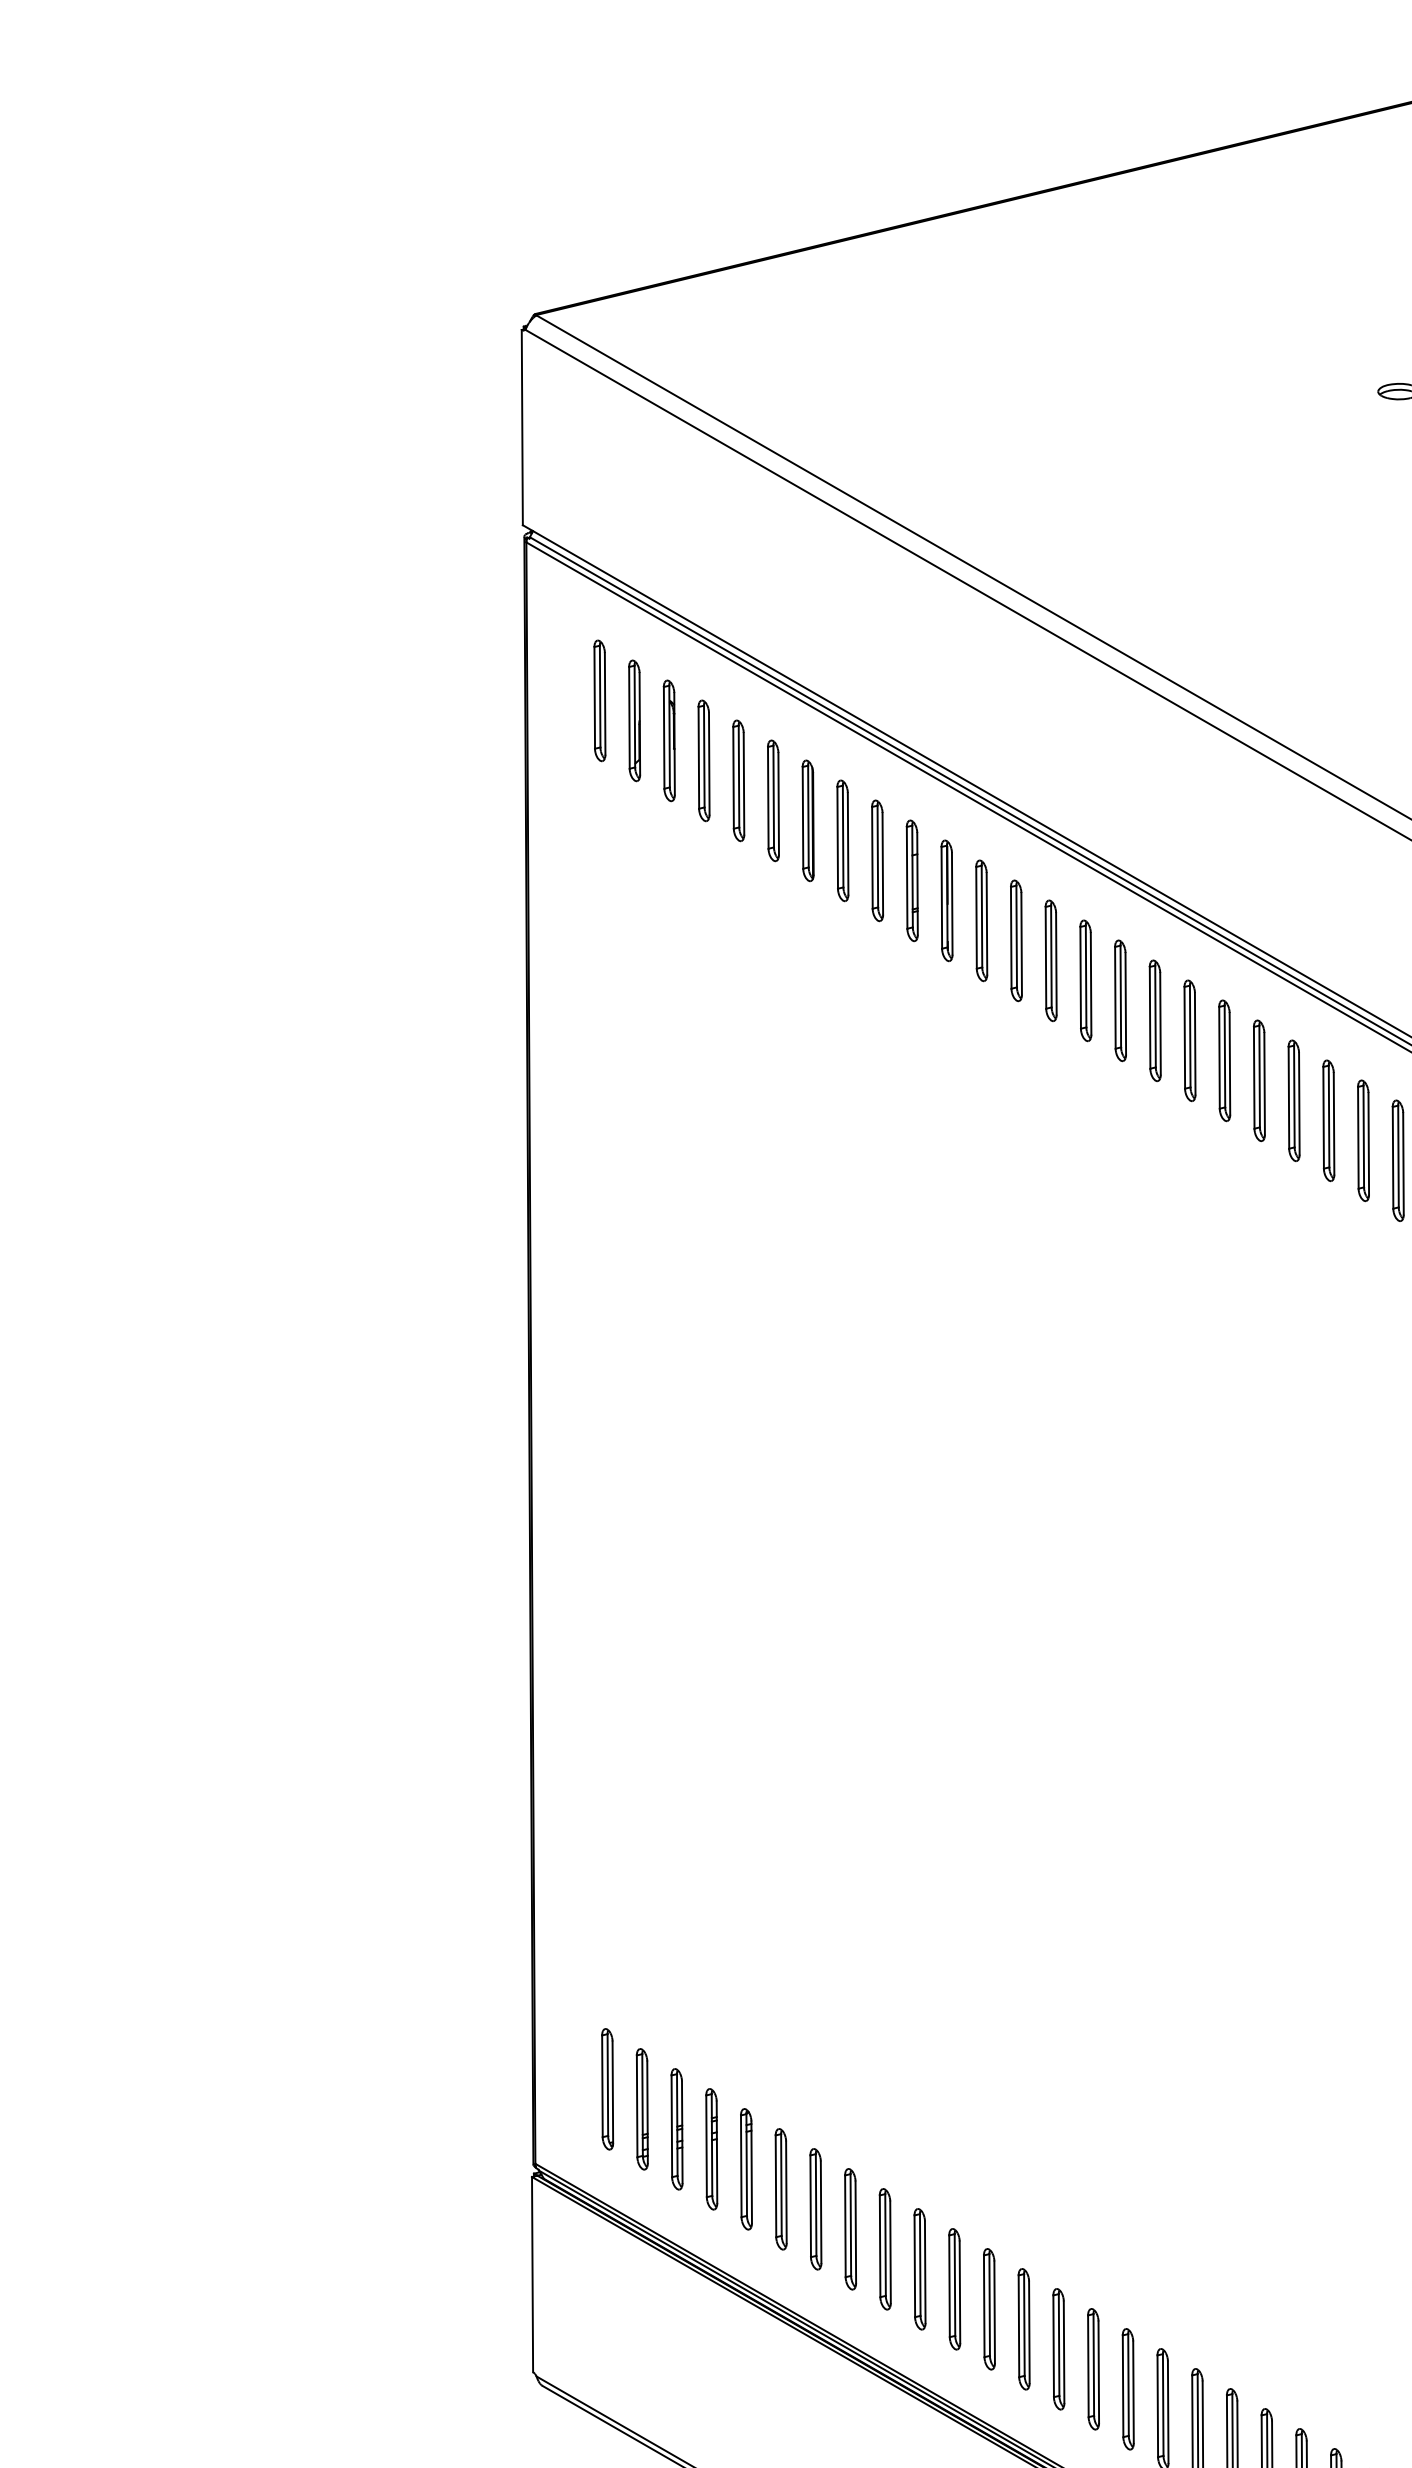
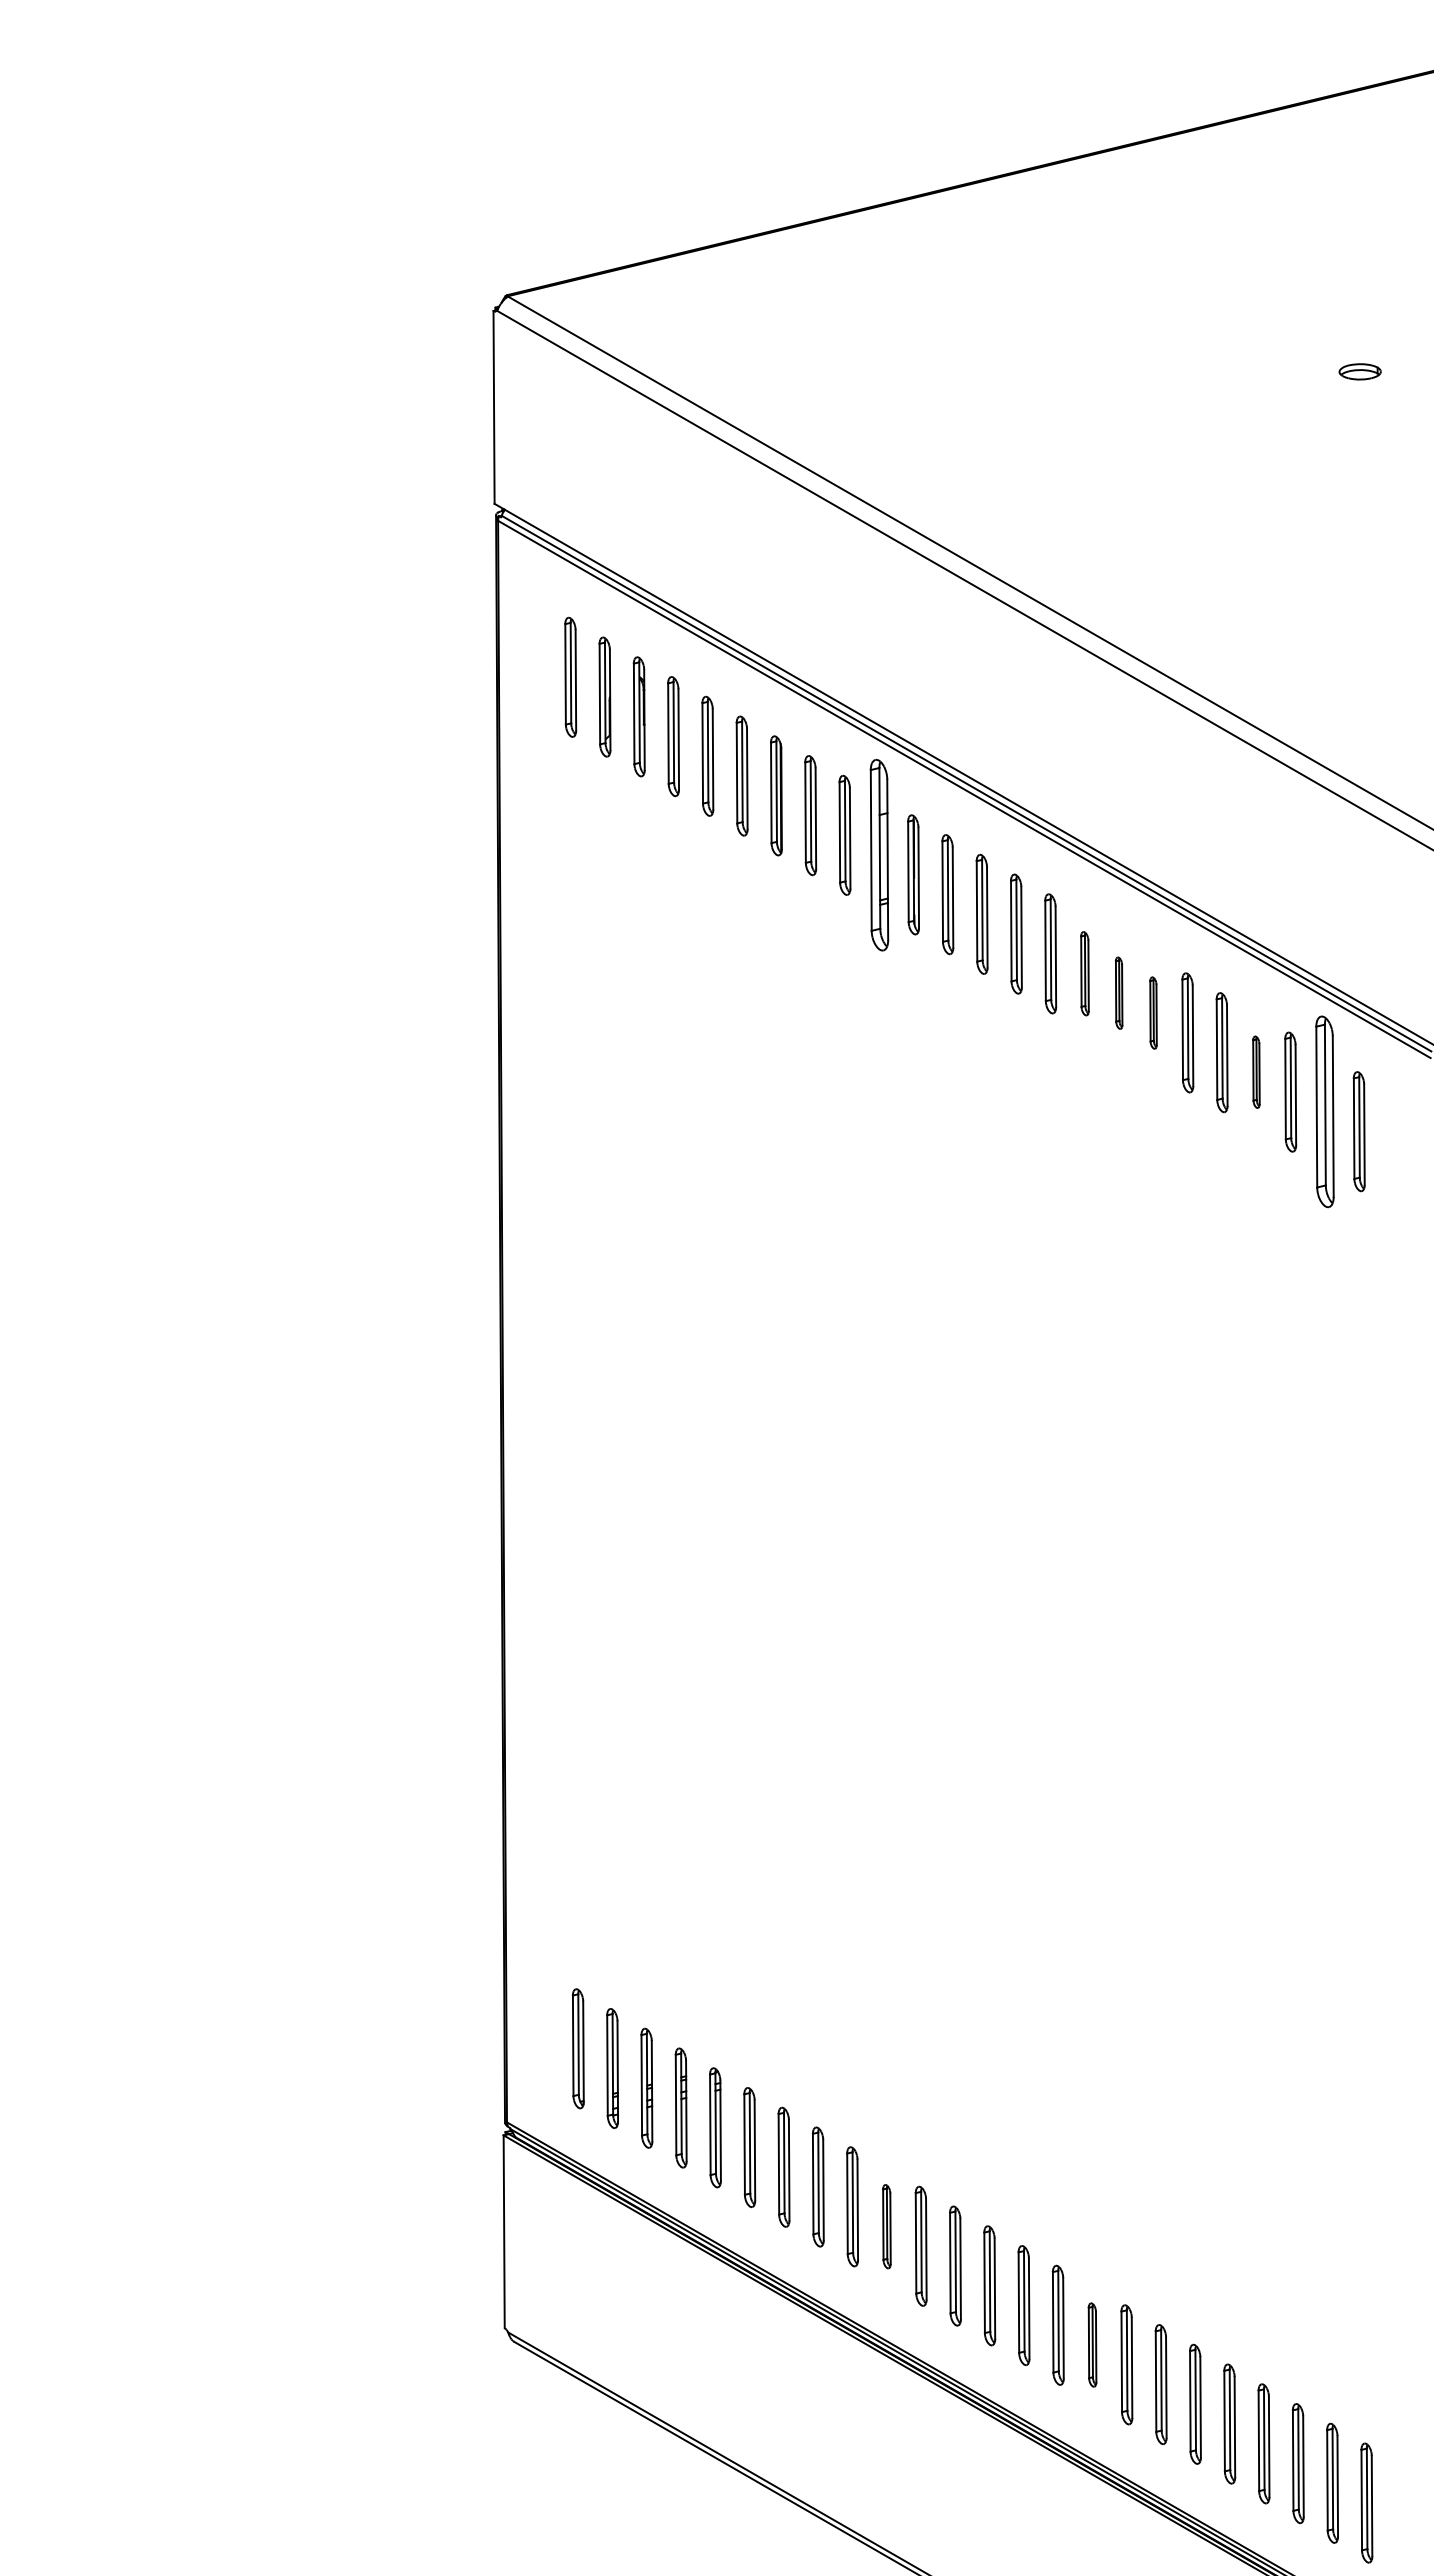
part: (911, 880) -> (878, 854), size x1.6
part: (1120, 1000) -> (1084, 973), size x0.7
part: (1154, 1019) -> (1118, 992), size x0.6
part: (1189, 1040) -> (1153, 1012), size x0.6
part: (1294, 1099) -> (1256, 1071), size x0.6
part: (1363, 1140) -> (1324, 1111), size x1.6
part: (919, 2269) -> (886, 2226), size x0.7
part: (1128, 2388) -> (1092, 2344), size x0.7

